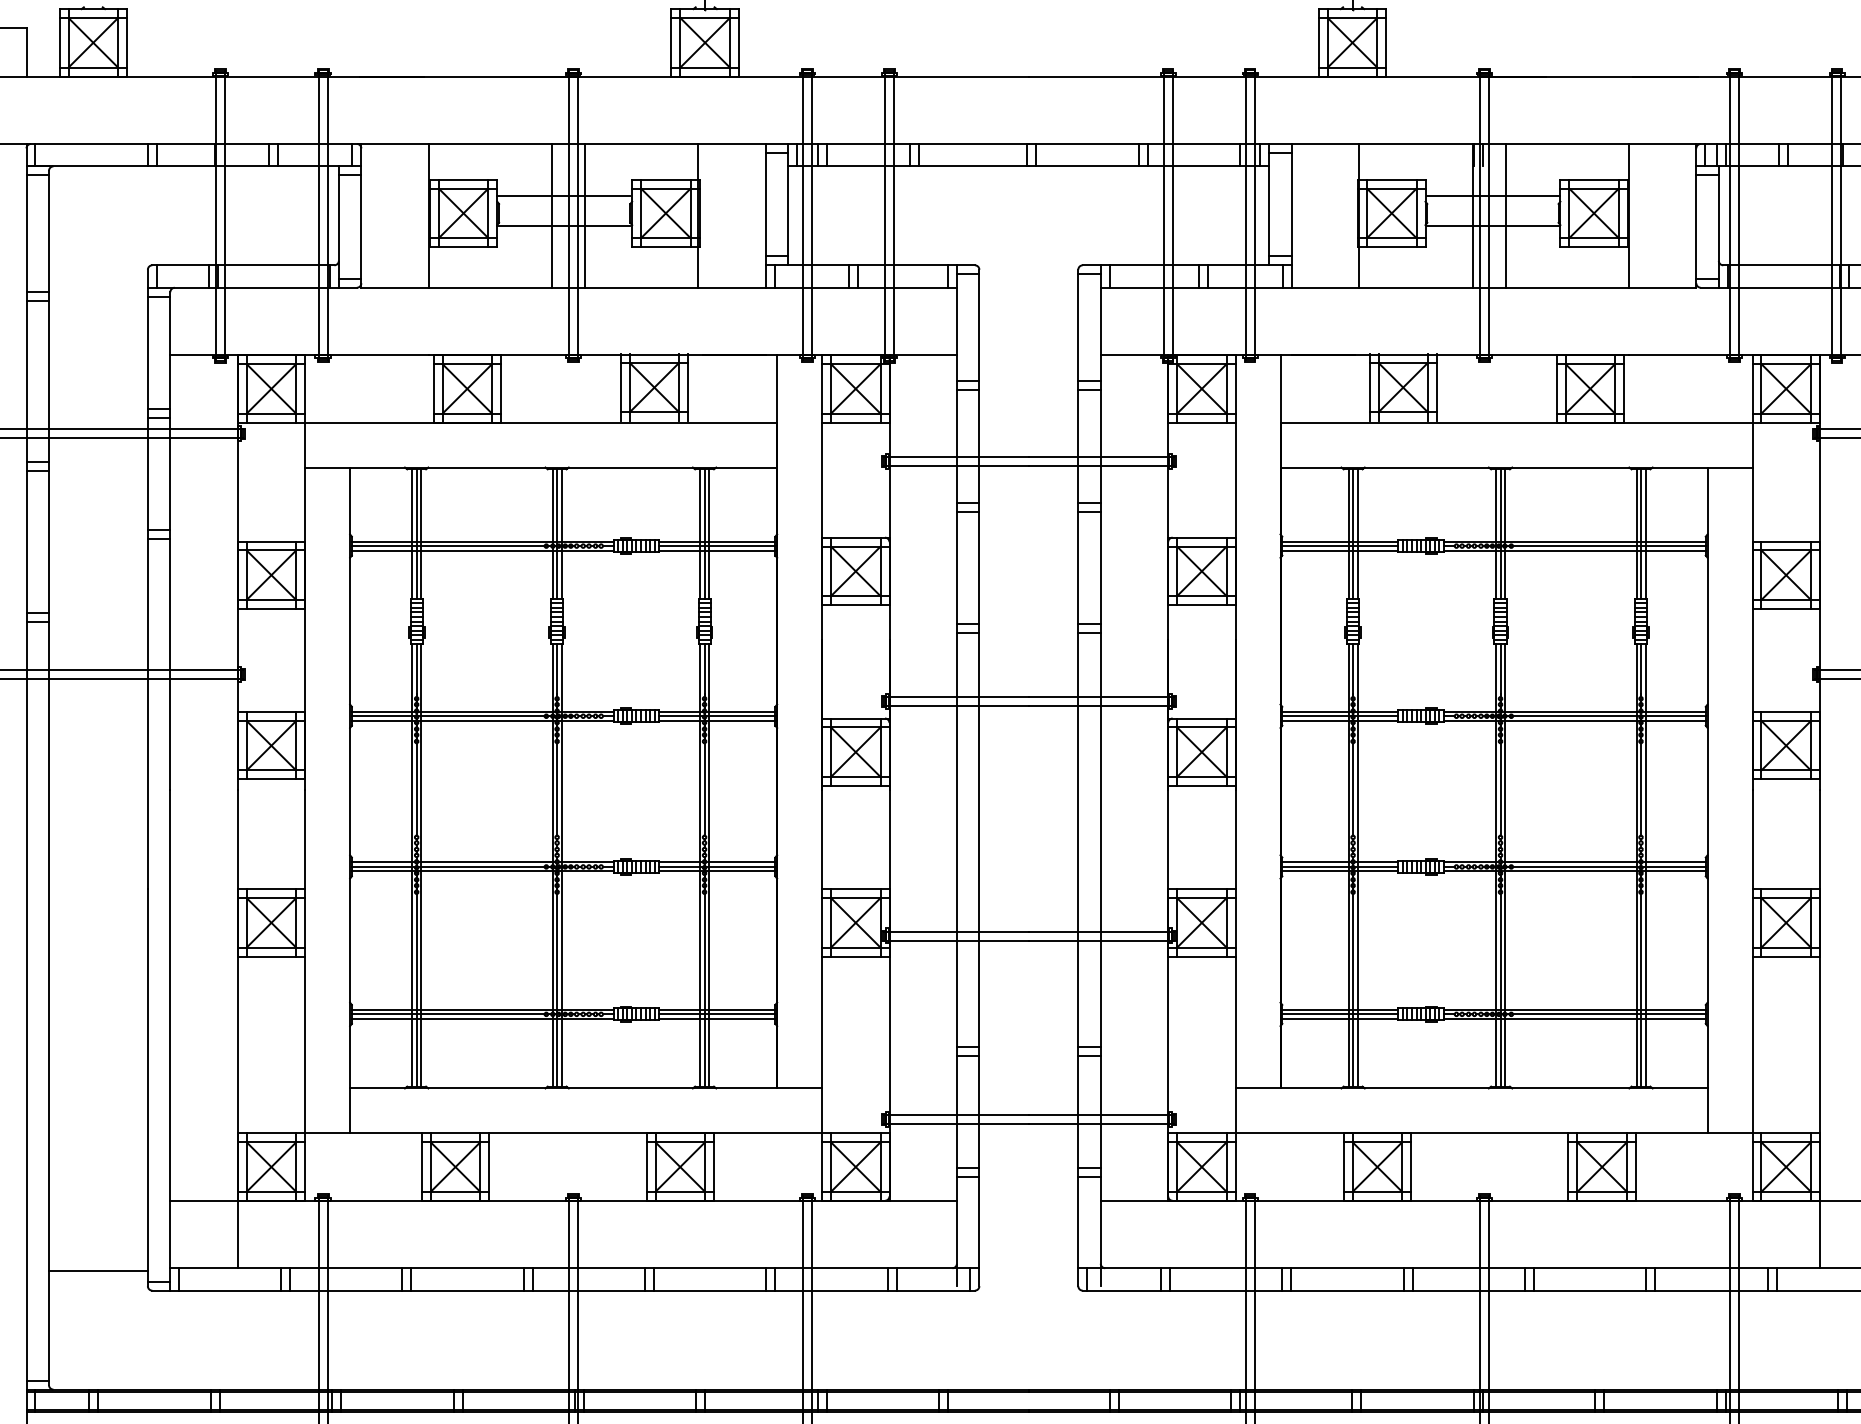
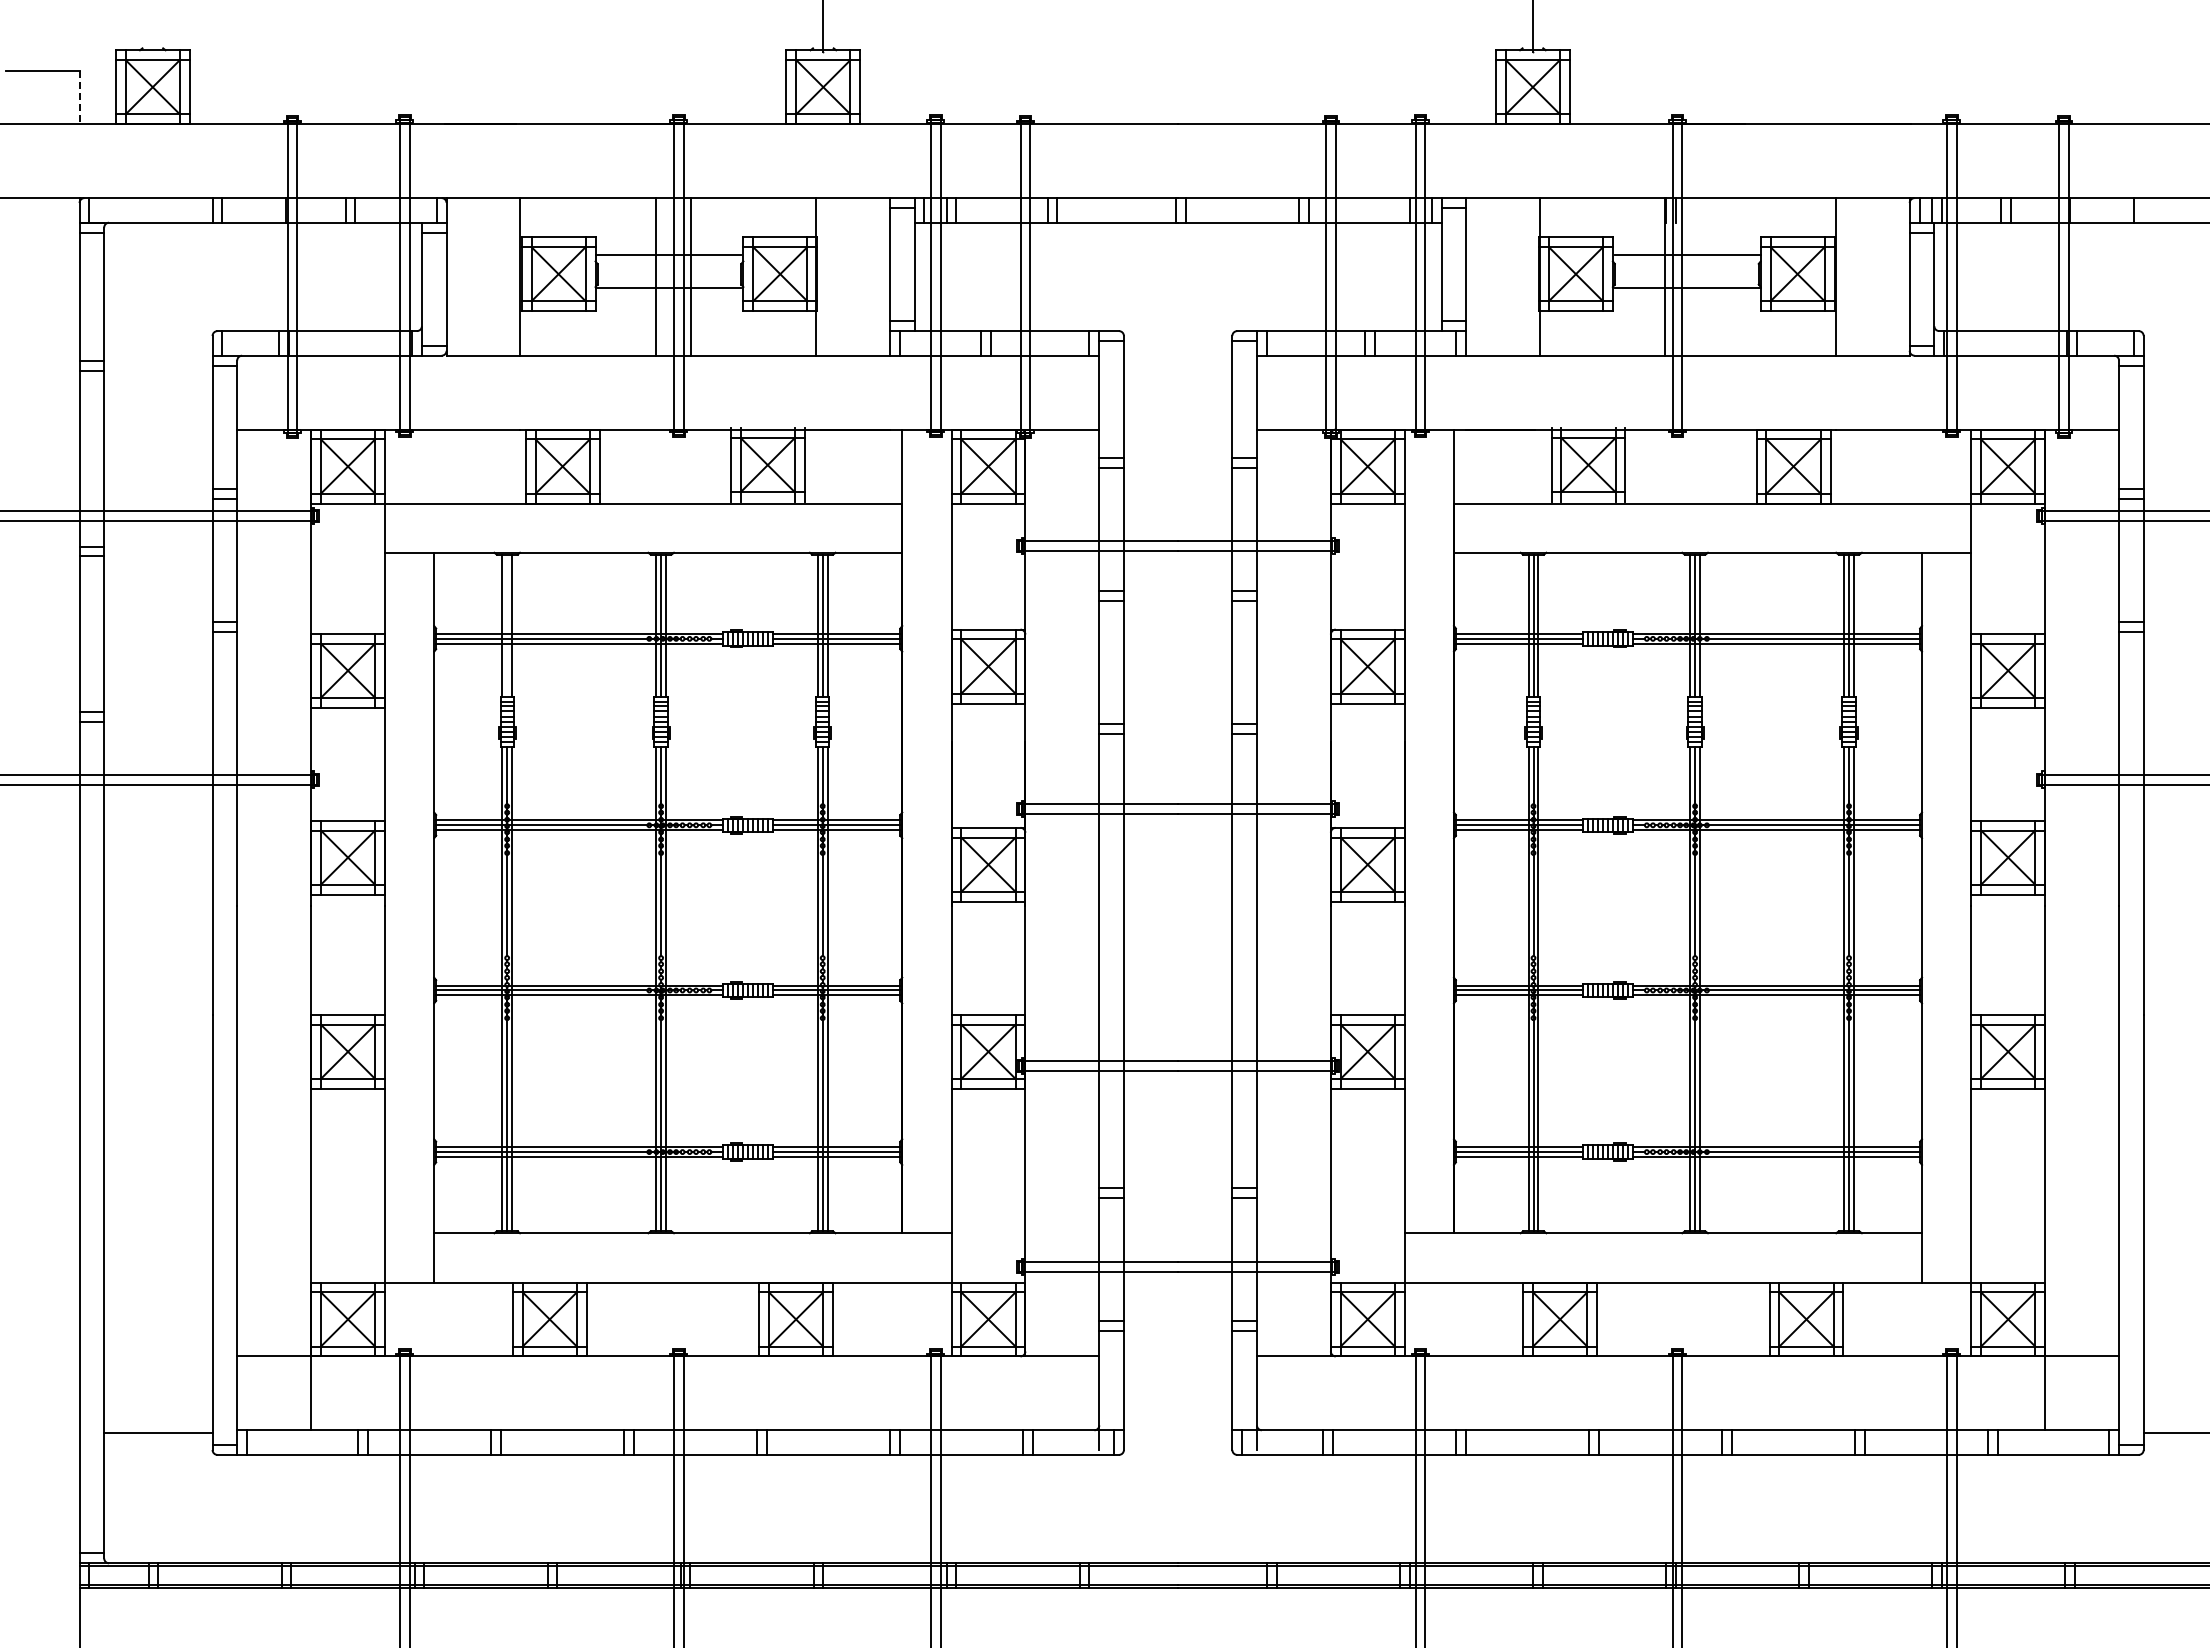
line: (26, 52) -> (79, 97), solid -> dashed
line: (1505, 215) -> (1700, 276), removed
line: (416, 533) -> (507, 625), removed

